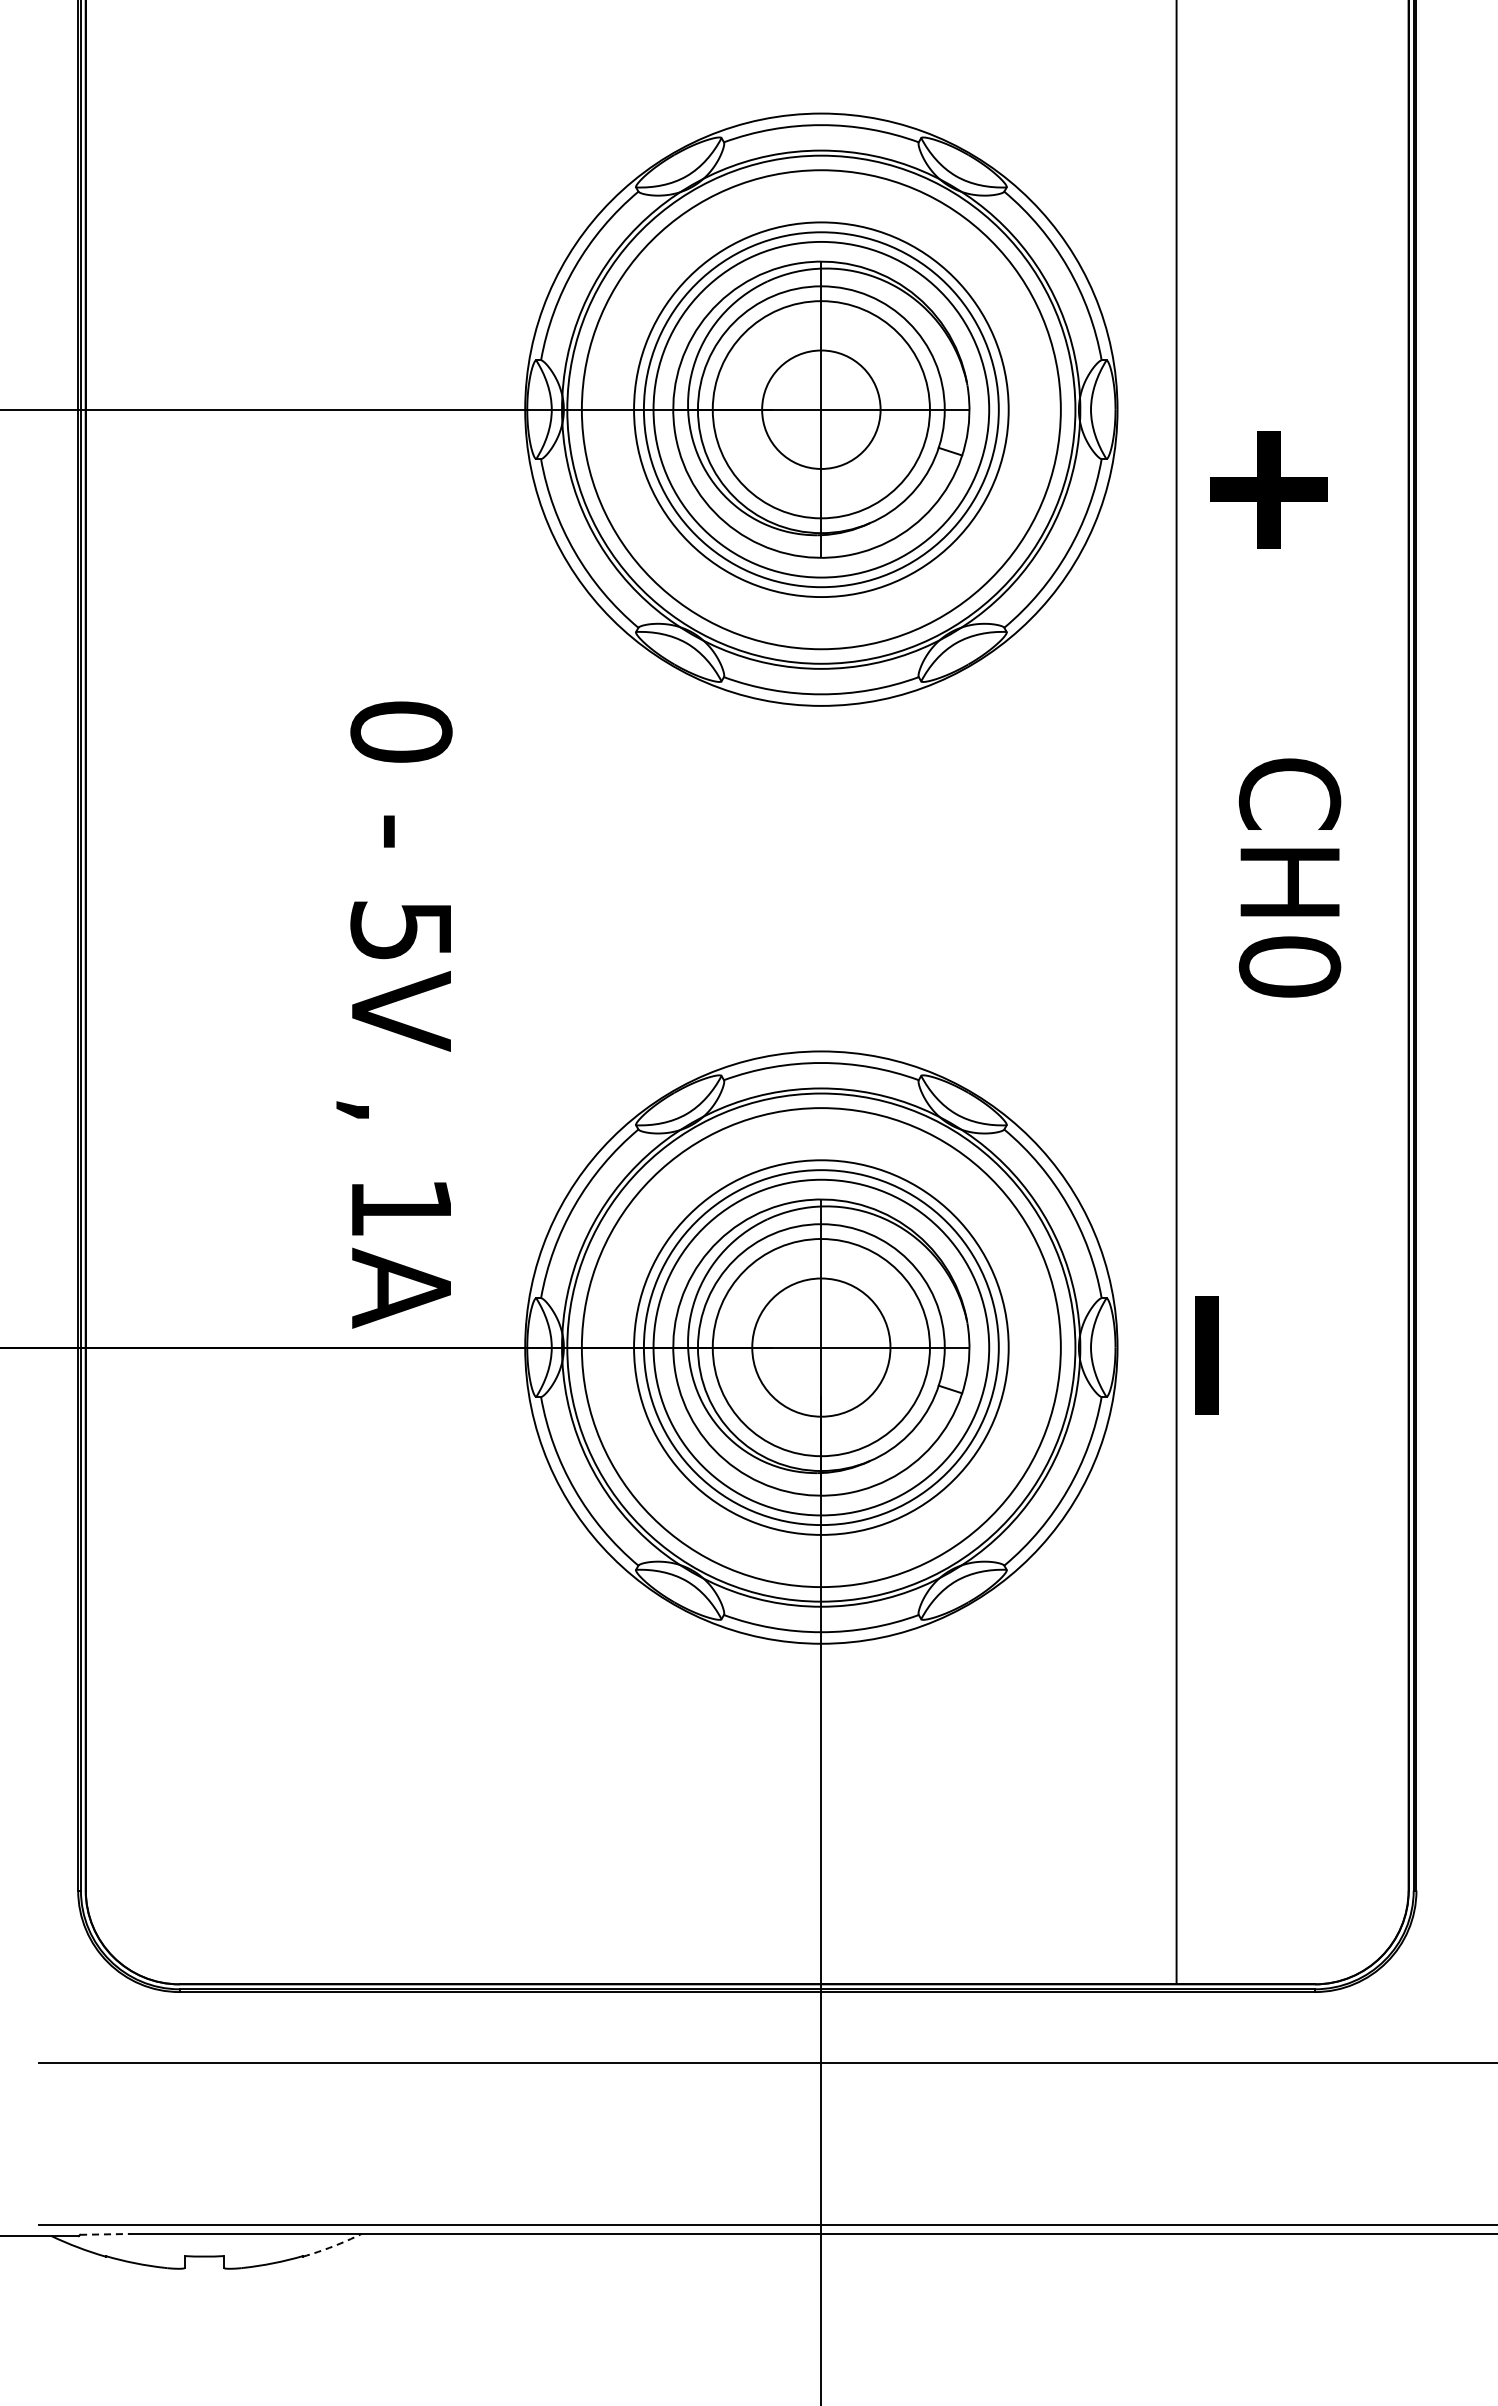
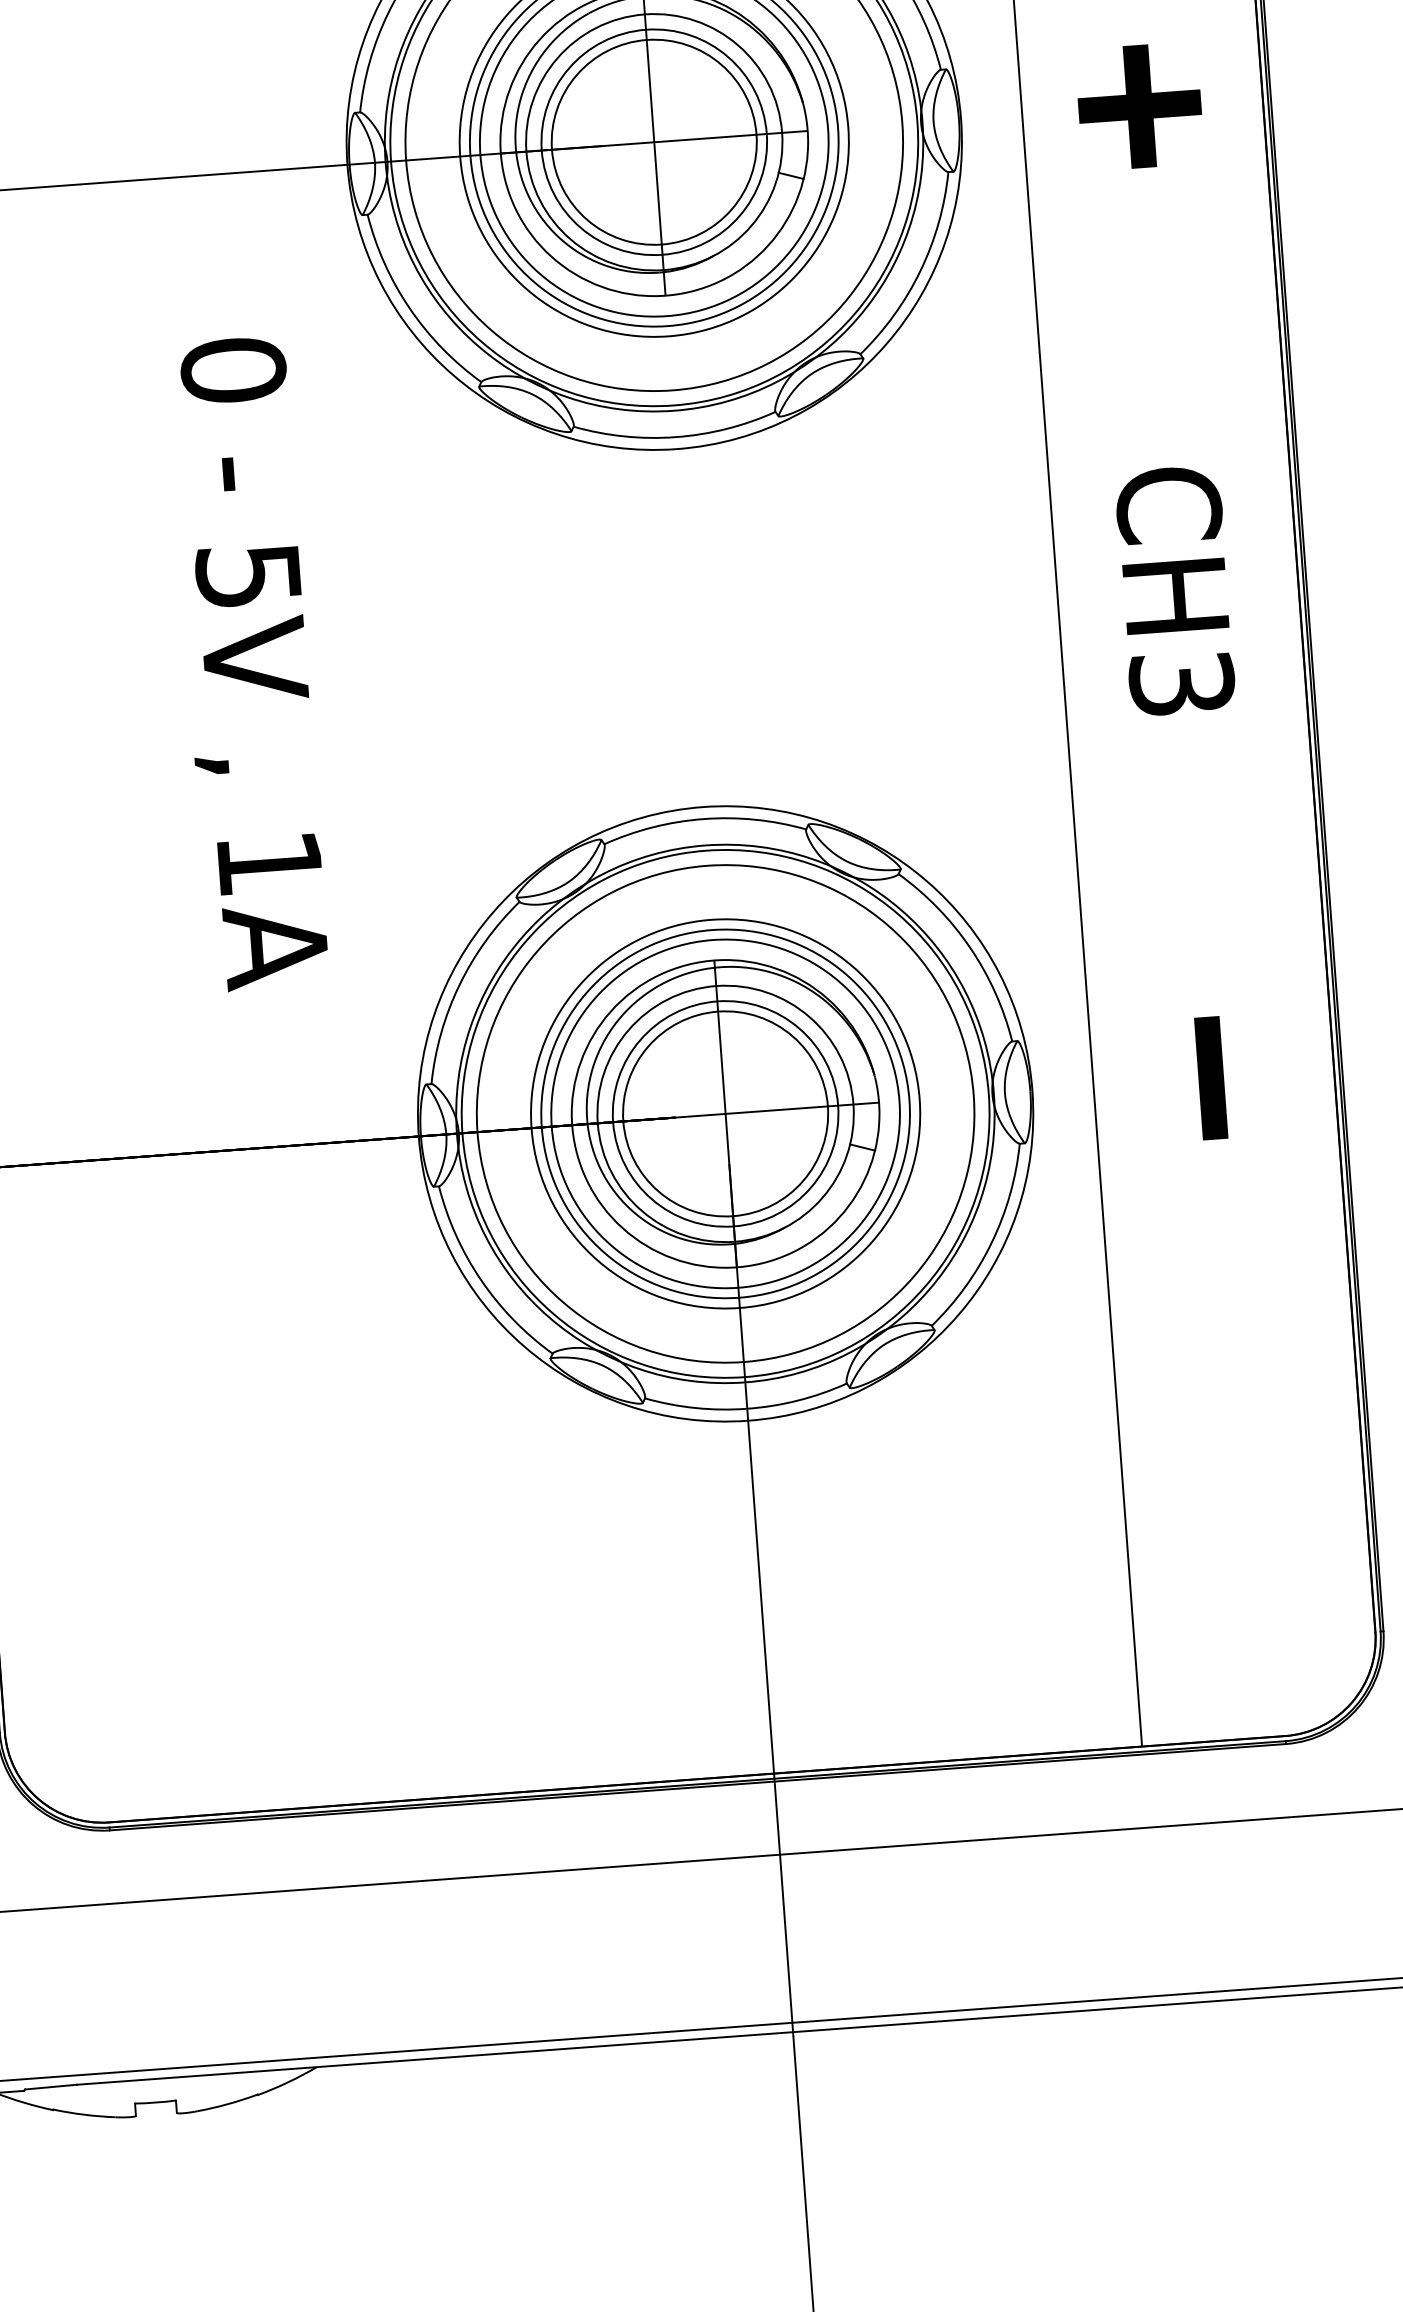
circle: (821, 409) -> (654, 142), size x1.67
part: (1268, 489) -> (1139, 106), moved
text: (1289, 966) -> (1181, 683), CH0 -> CH3
text: (394, 1014) -> (247, 663), moved
circle: (821, 1347) -> (725, 1113), size x1.43
line: (1206, 1355) -> (1210, 1078), moved
line: (105, 2234) -> (51, 2087), dashed -> solid
arc: (332, 2246) -> (287, 2082), dashed -> solid

